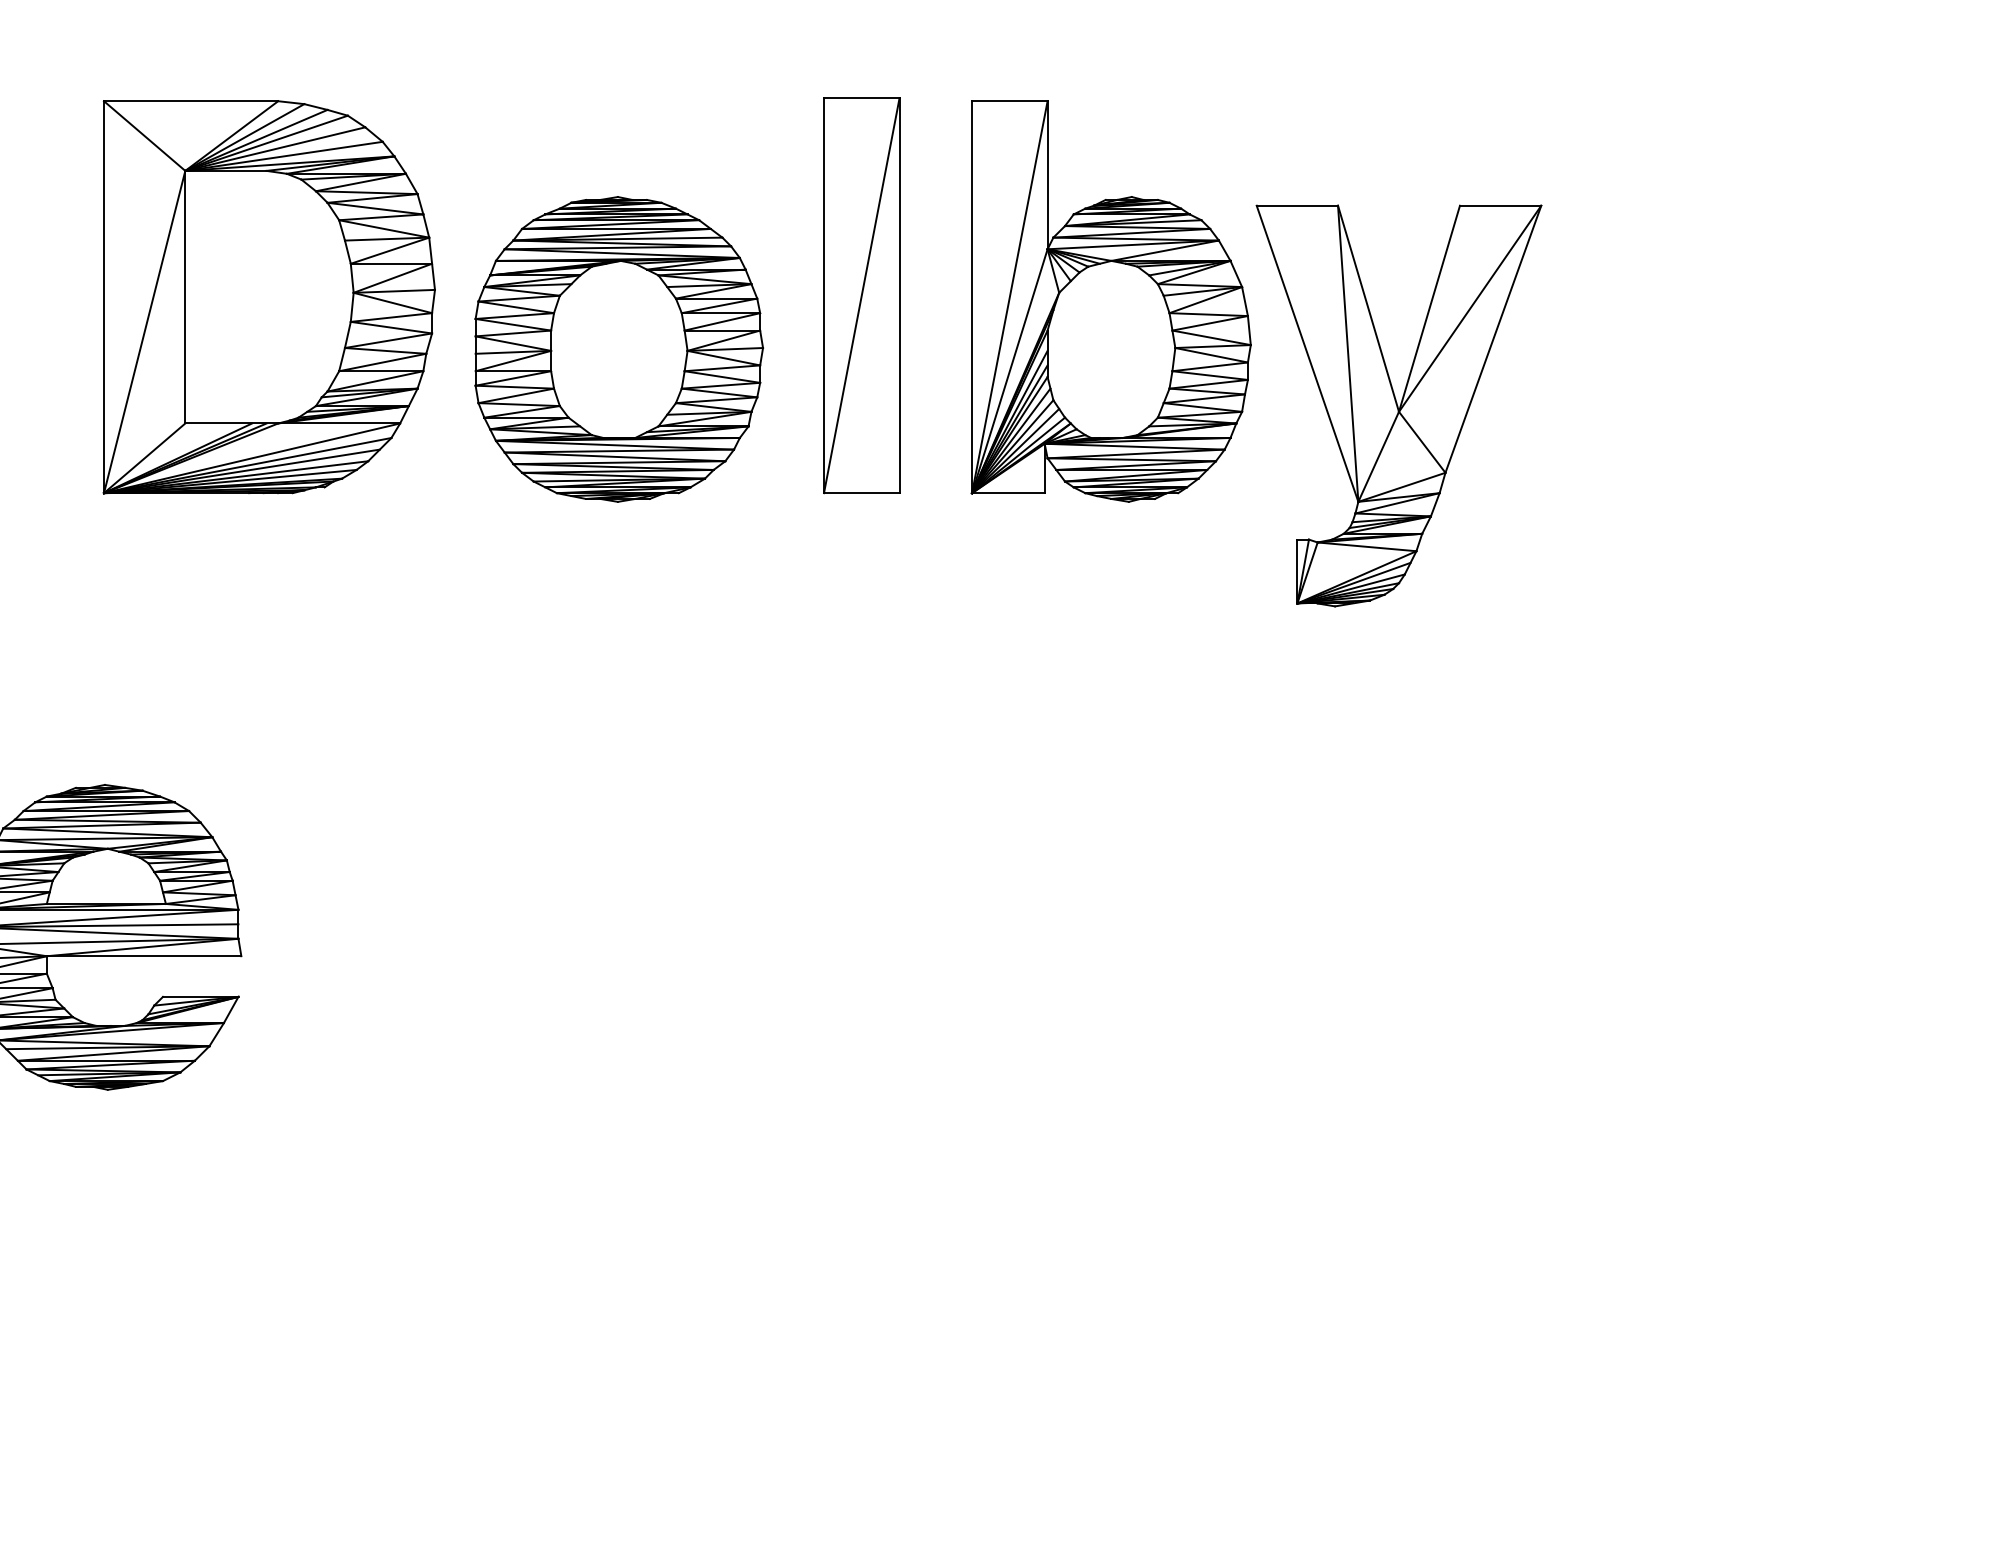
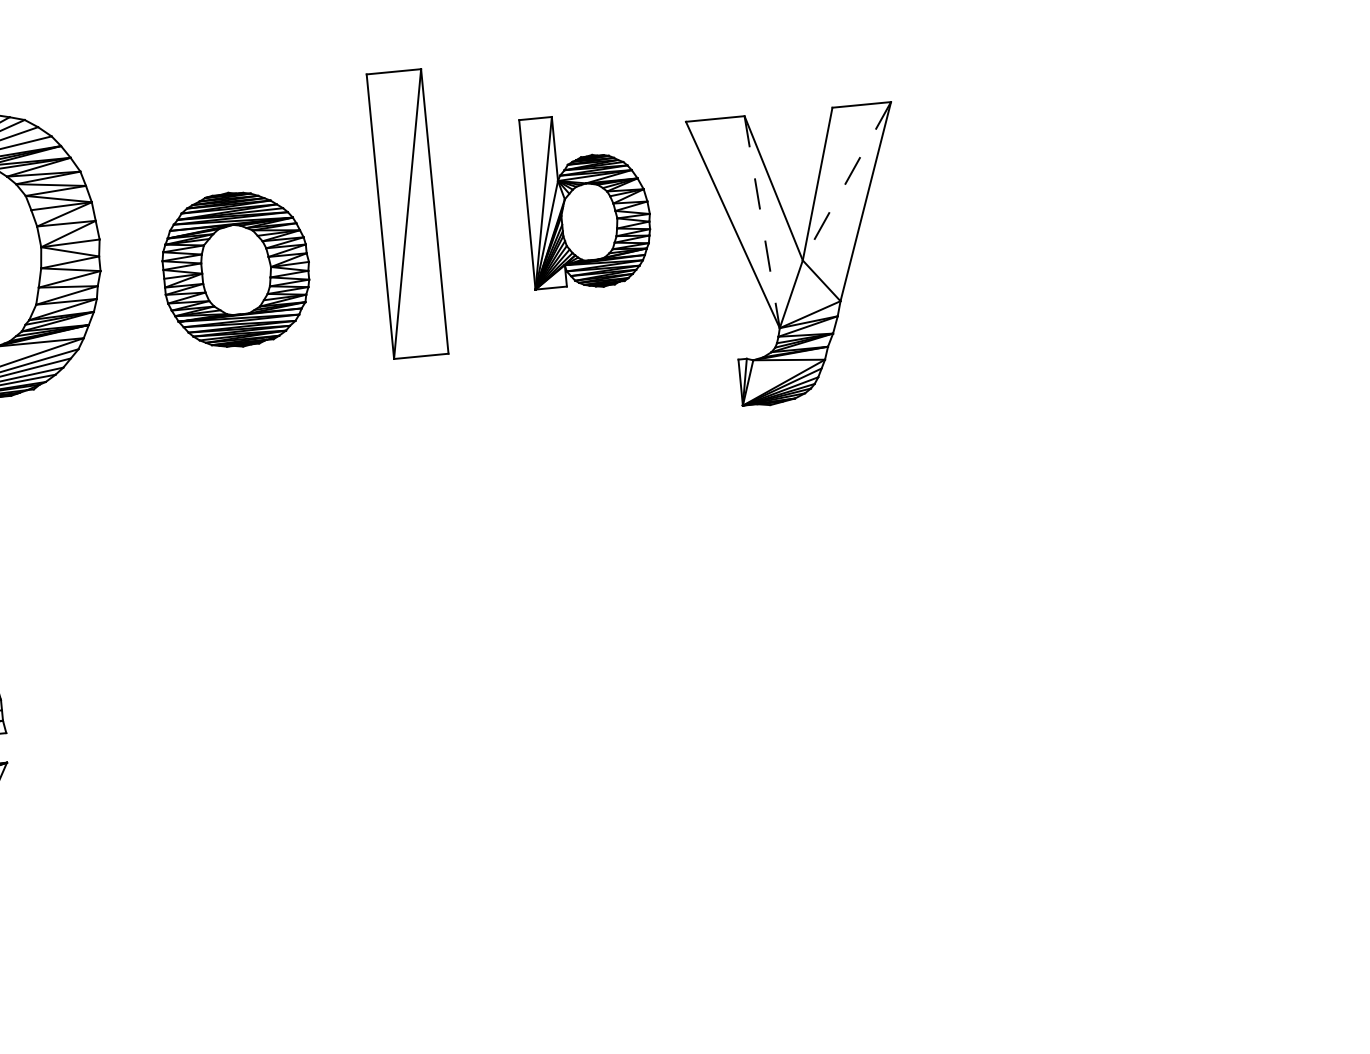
part: (1110, 301) -> (587, 200), size x0.6
line: (1469, 309) -> (846, 181), solid -> dashed
part: (618, 349) -> (236, 269), size x0.7
line: (1348, 354) -> (762, 222), solid -> dashed

